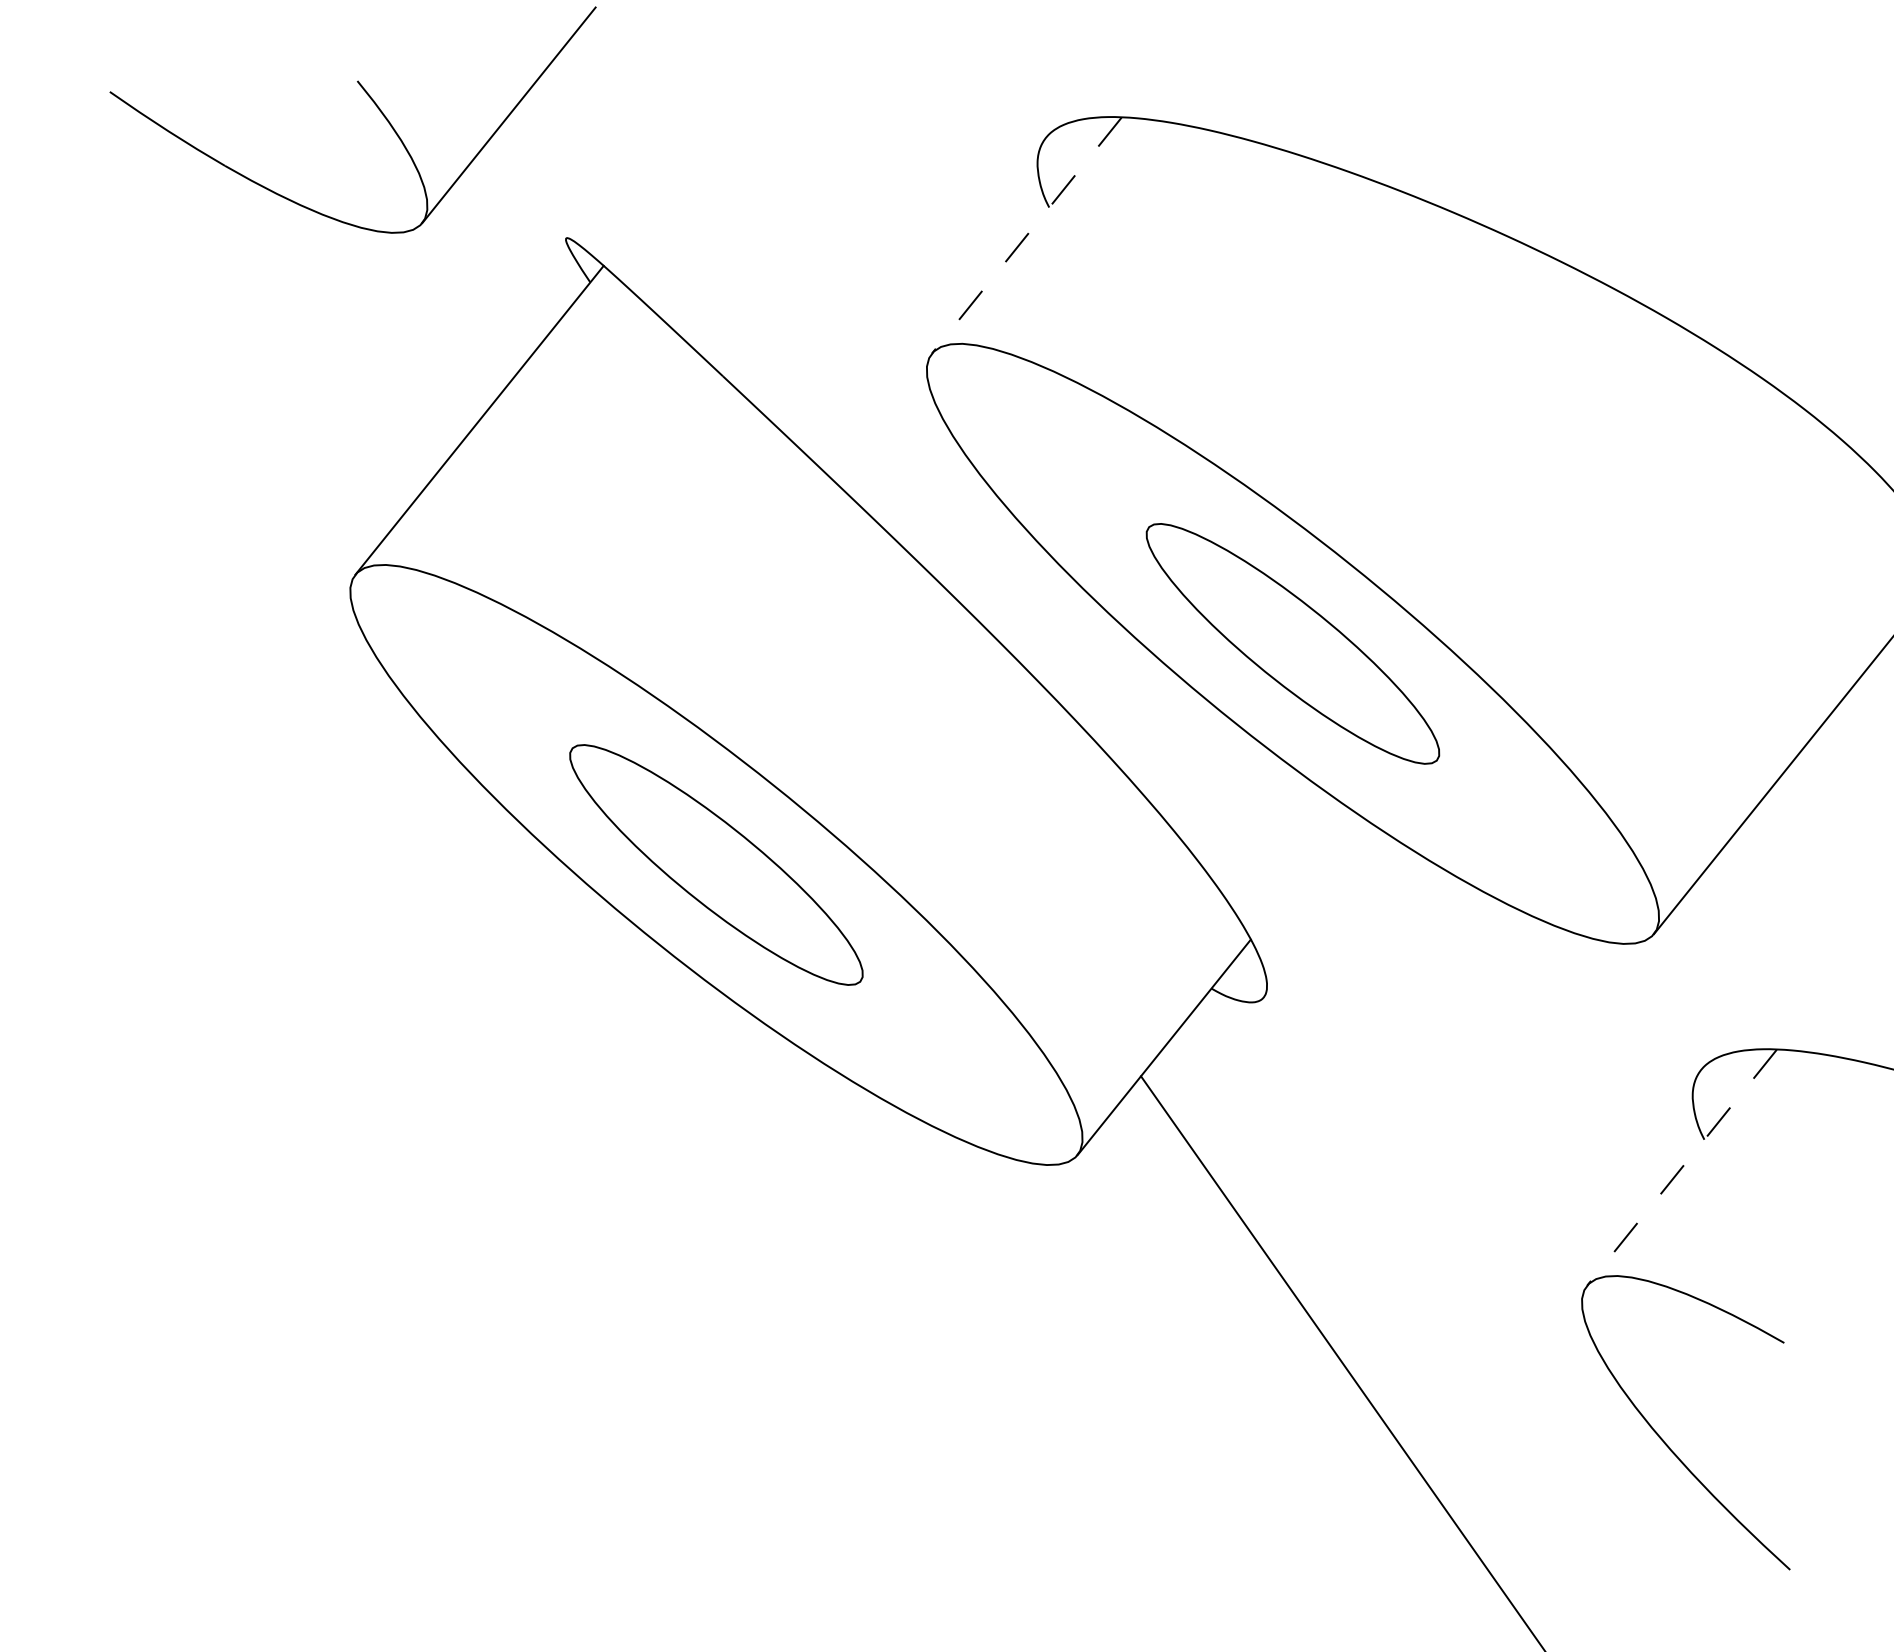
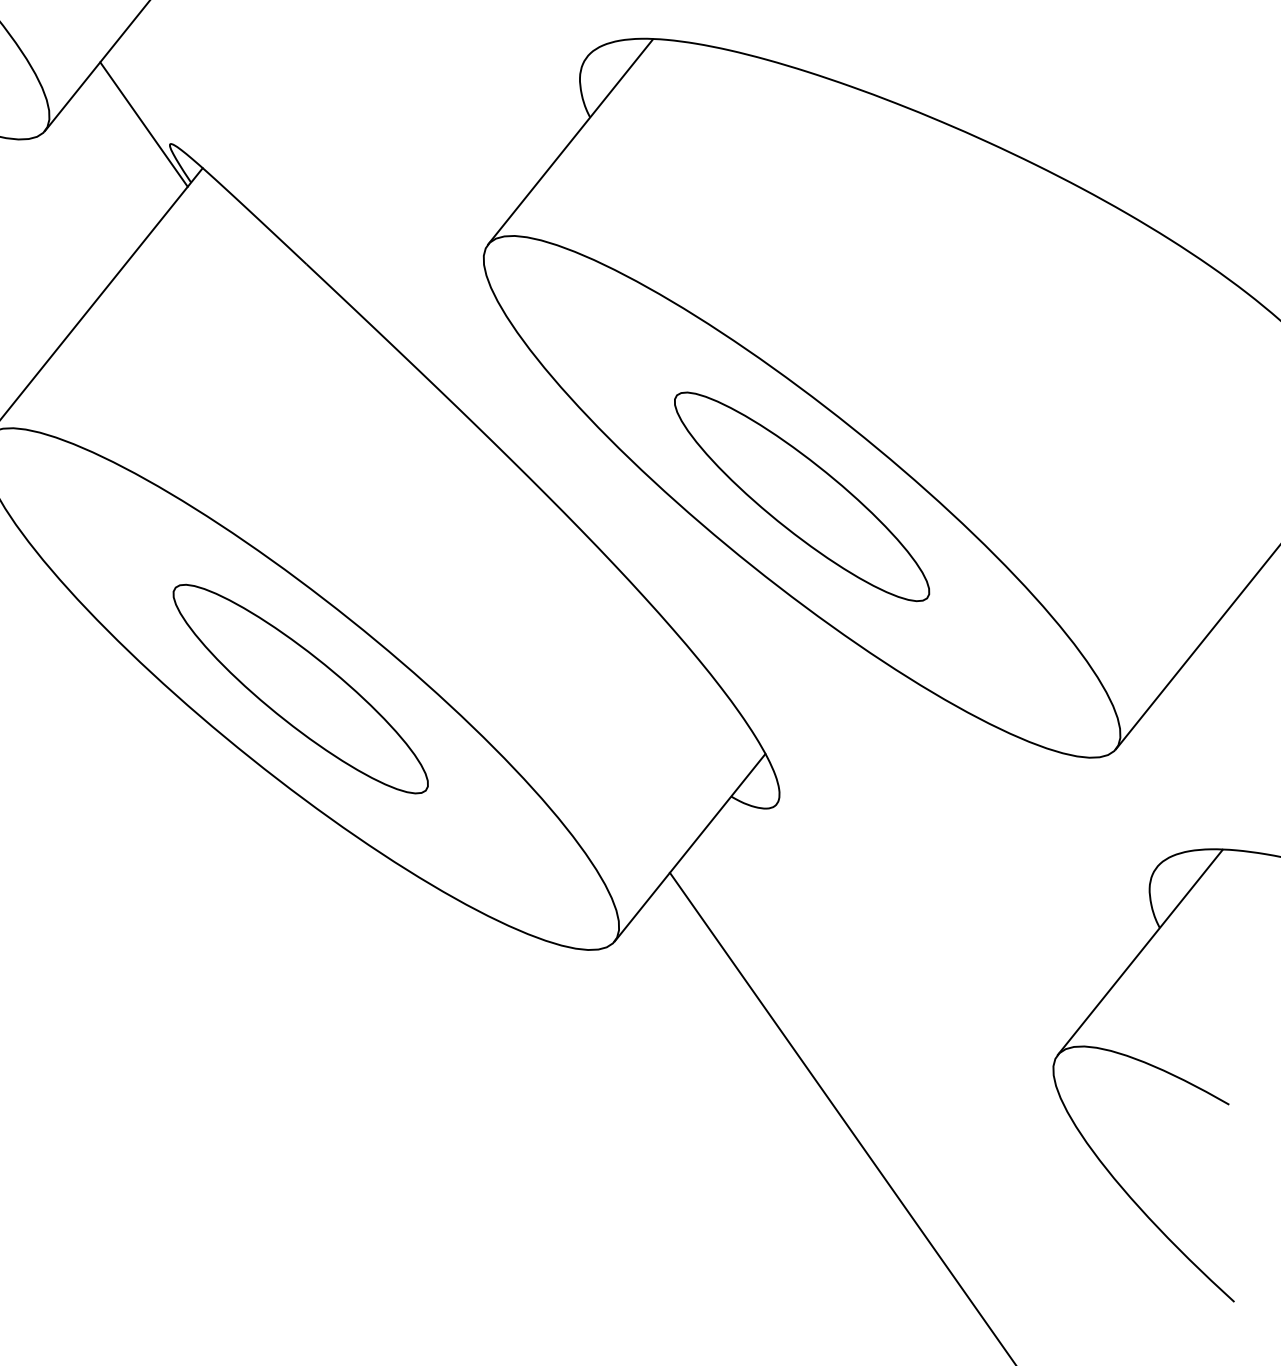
line: (535, 215) -> (143, 124), added
line: (1026, 236) -> (570, 142), dashed -> solid
line: (1681, 1168) -> (1139, 953), dashed -> solid

